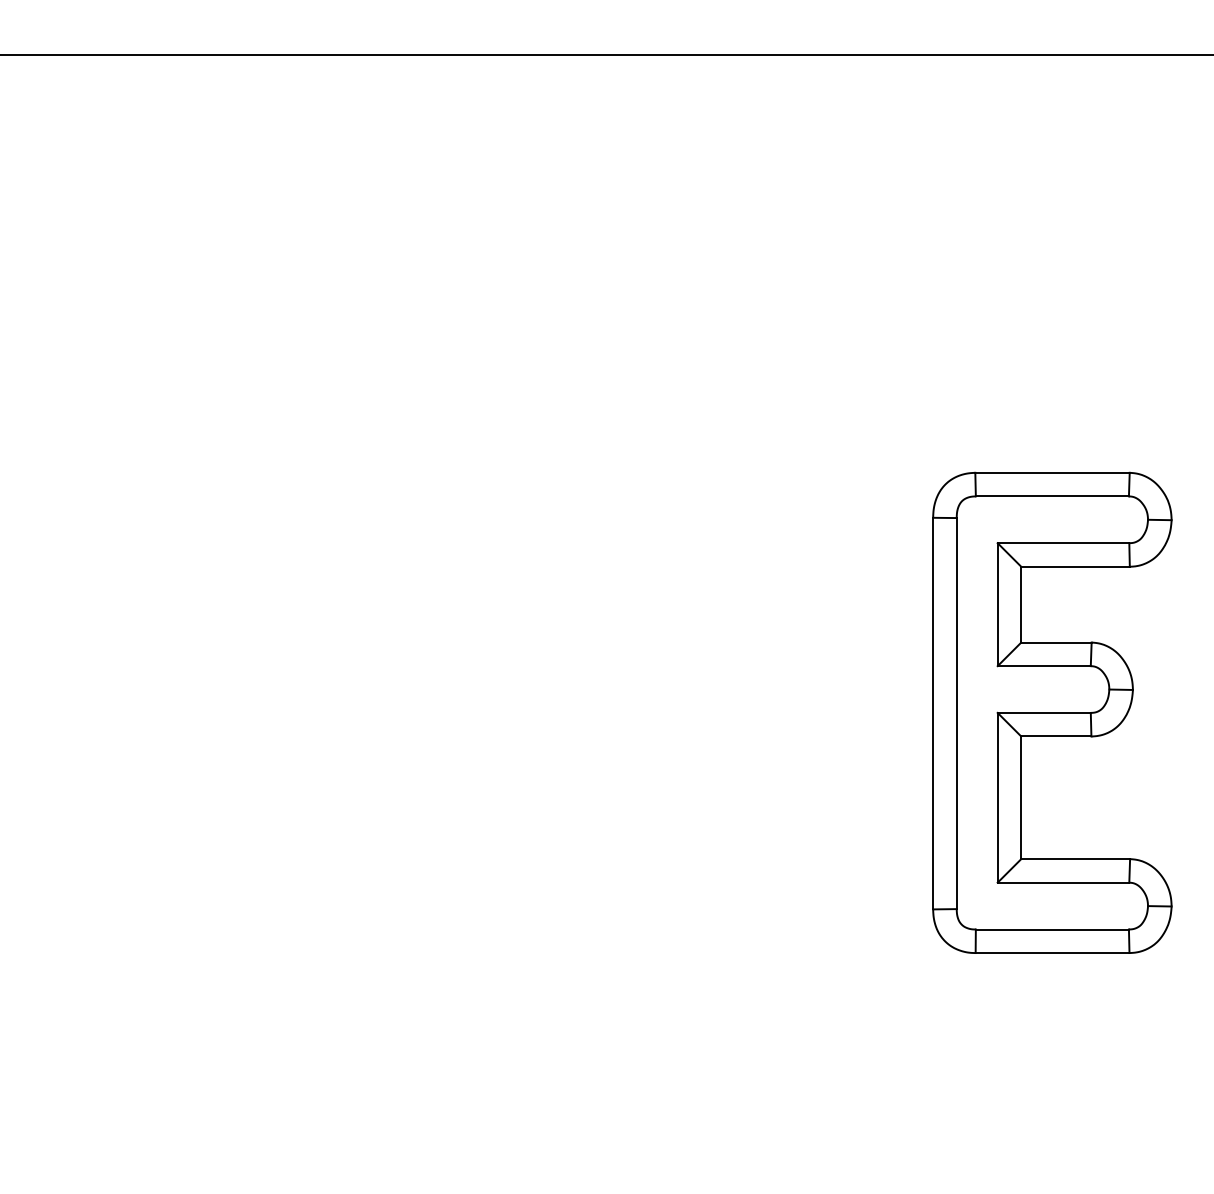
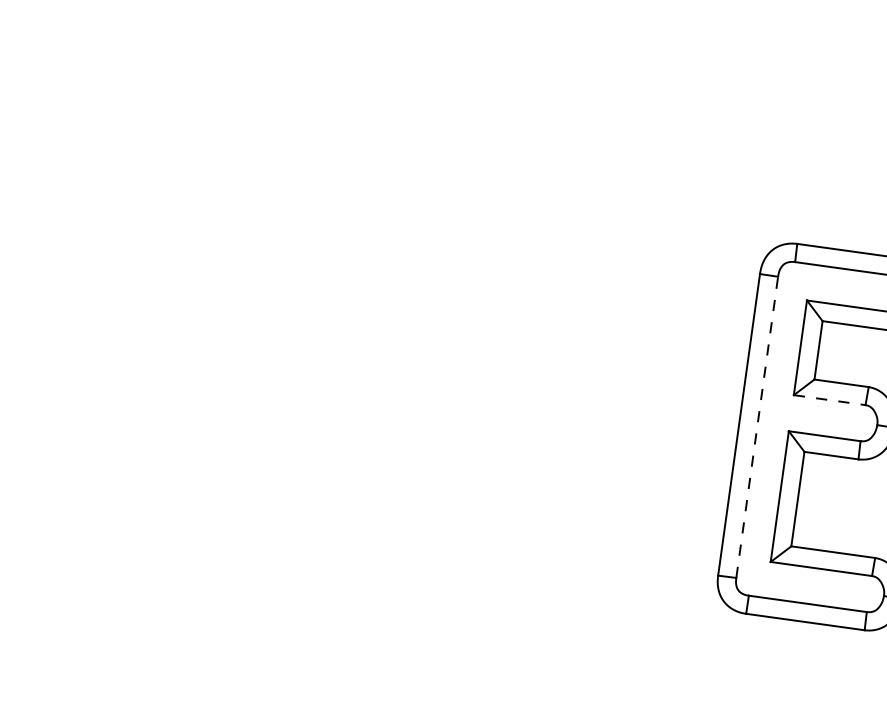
line: (1044, 666) -> (829, 400), solid -> dashed
line: (956, 713) -> (757, 427), solid -> dashed

